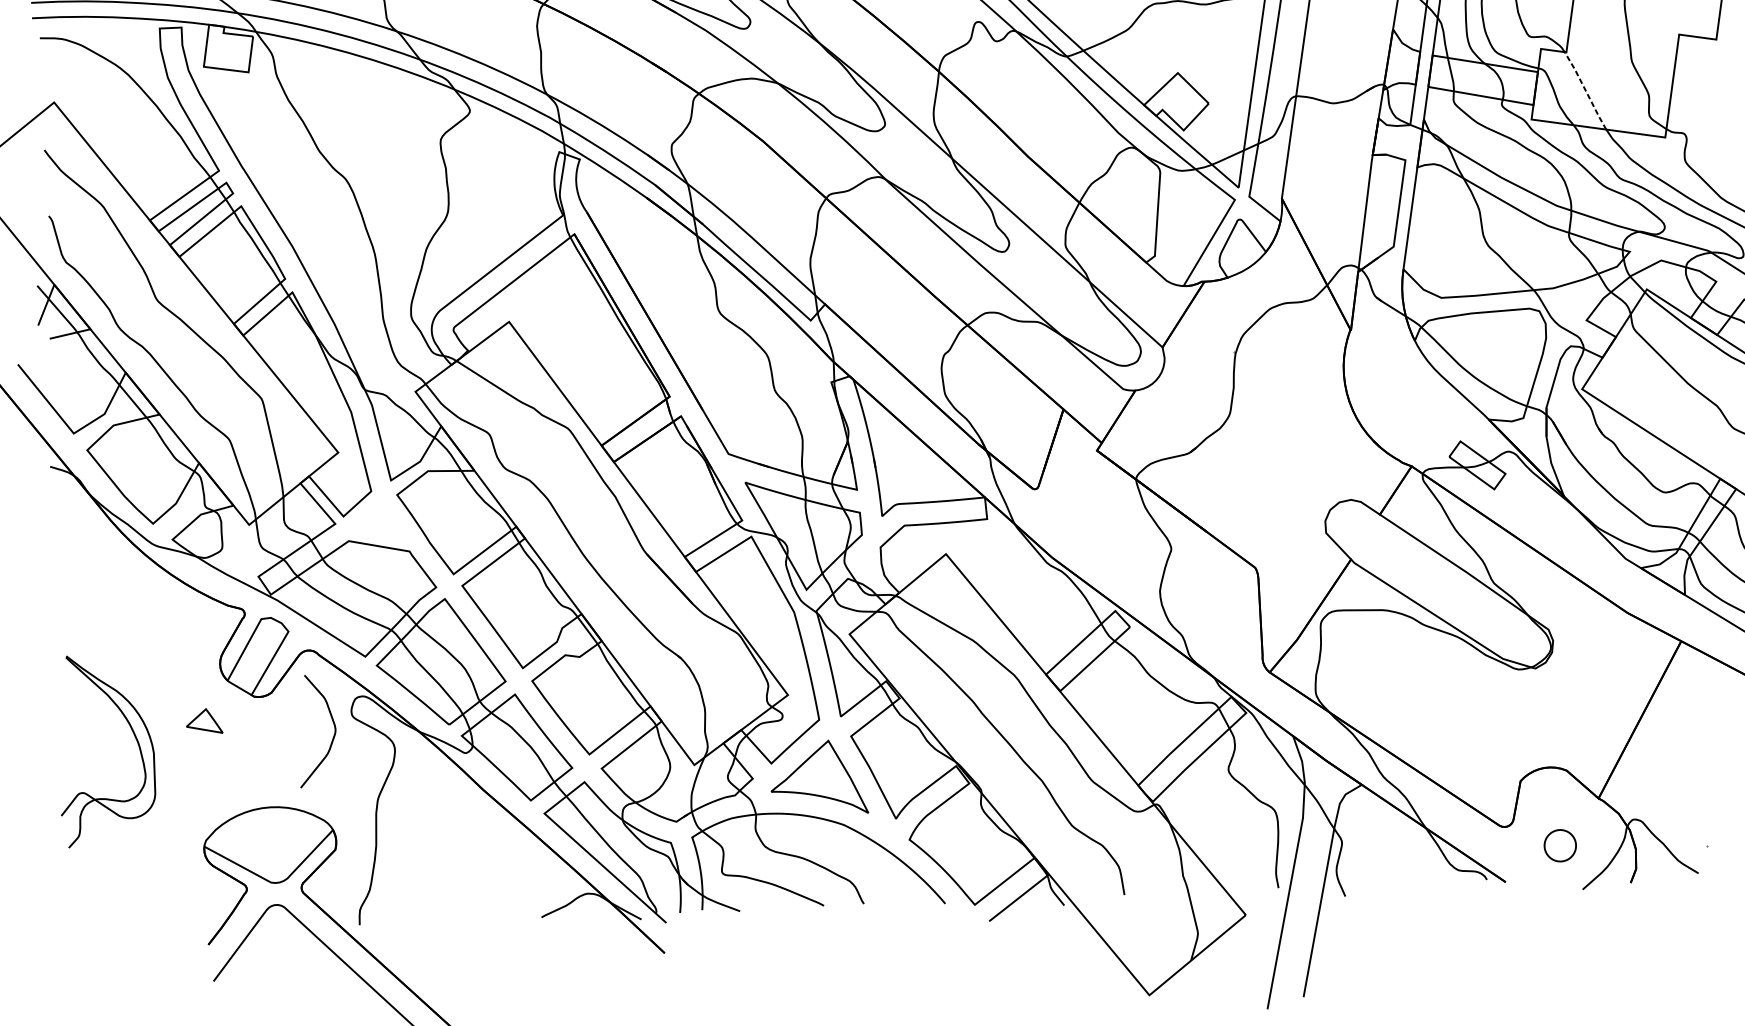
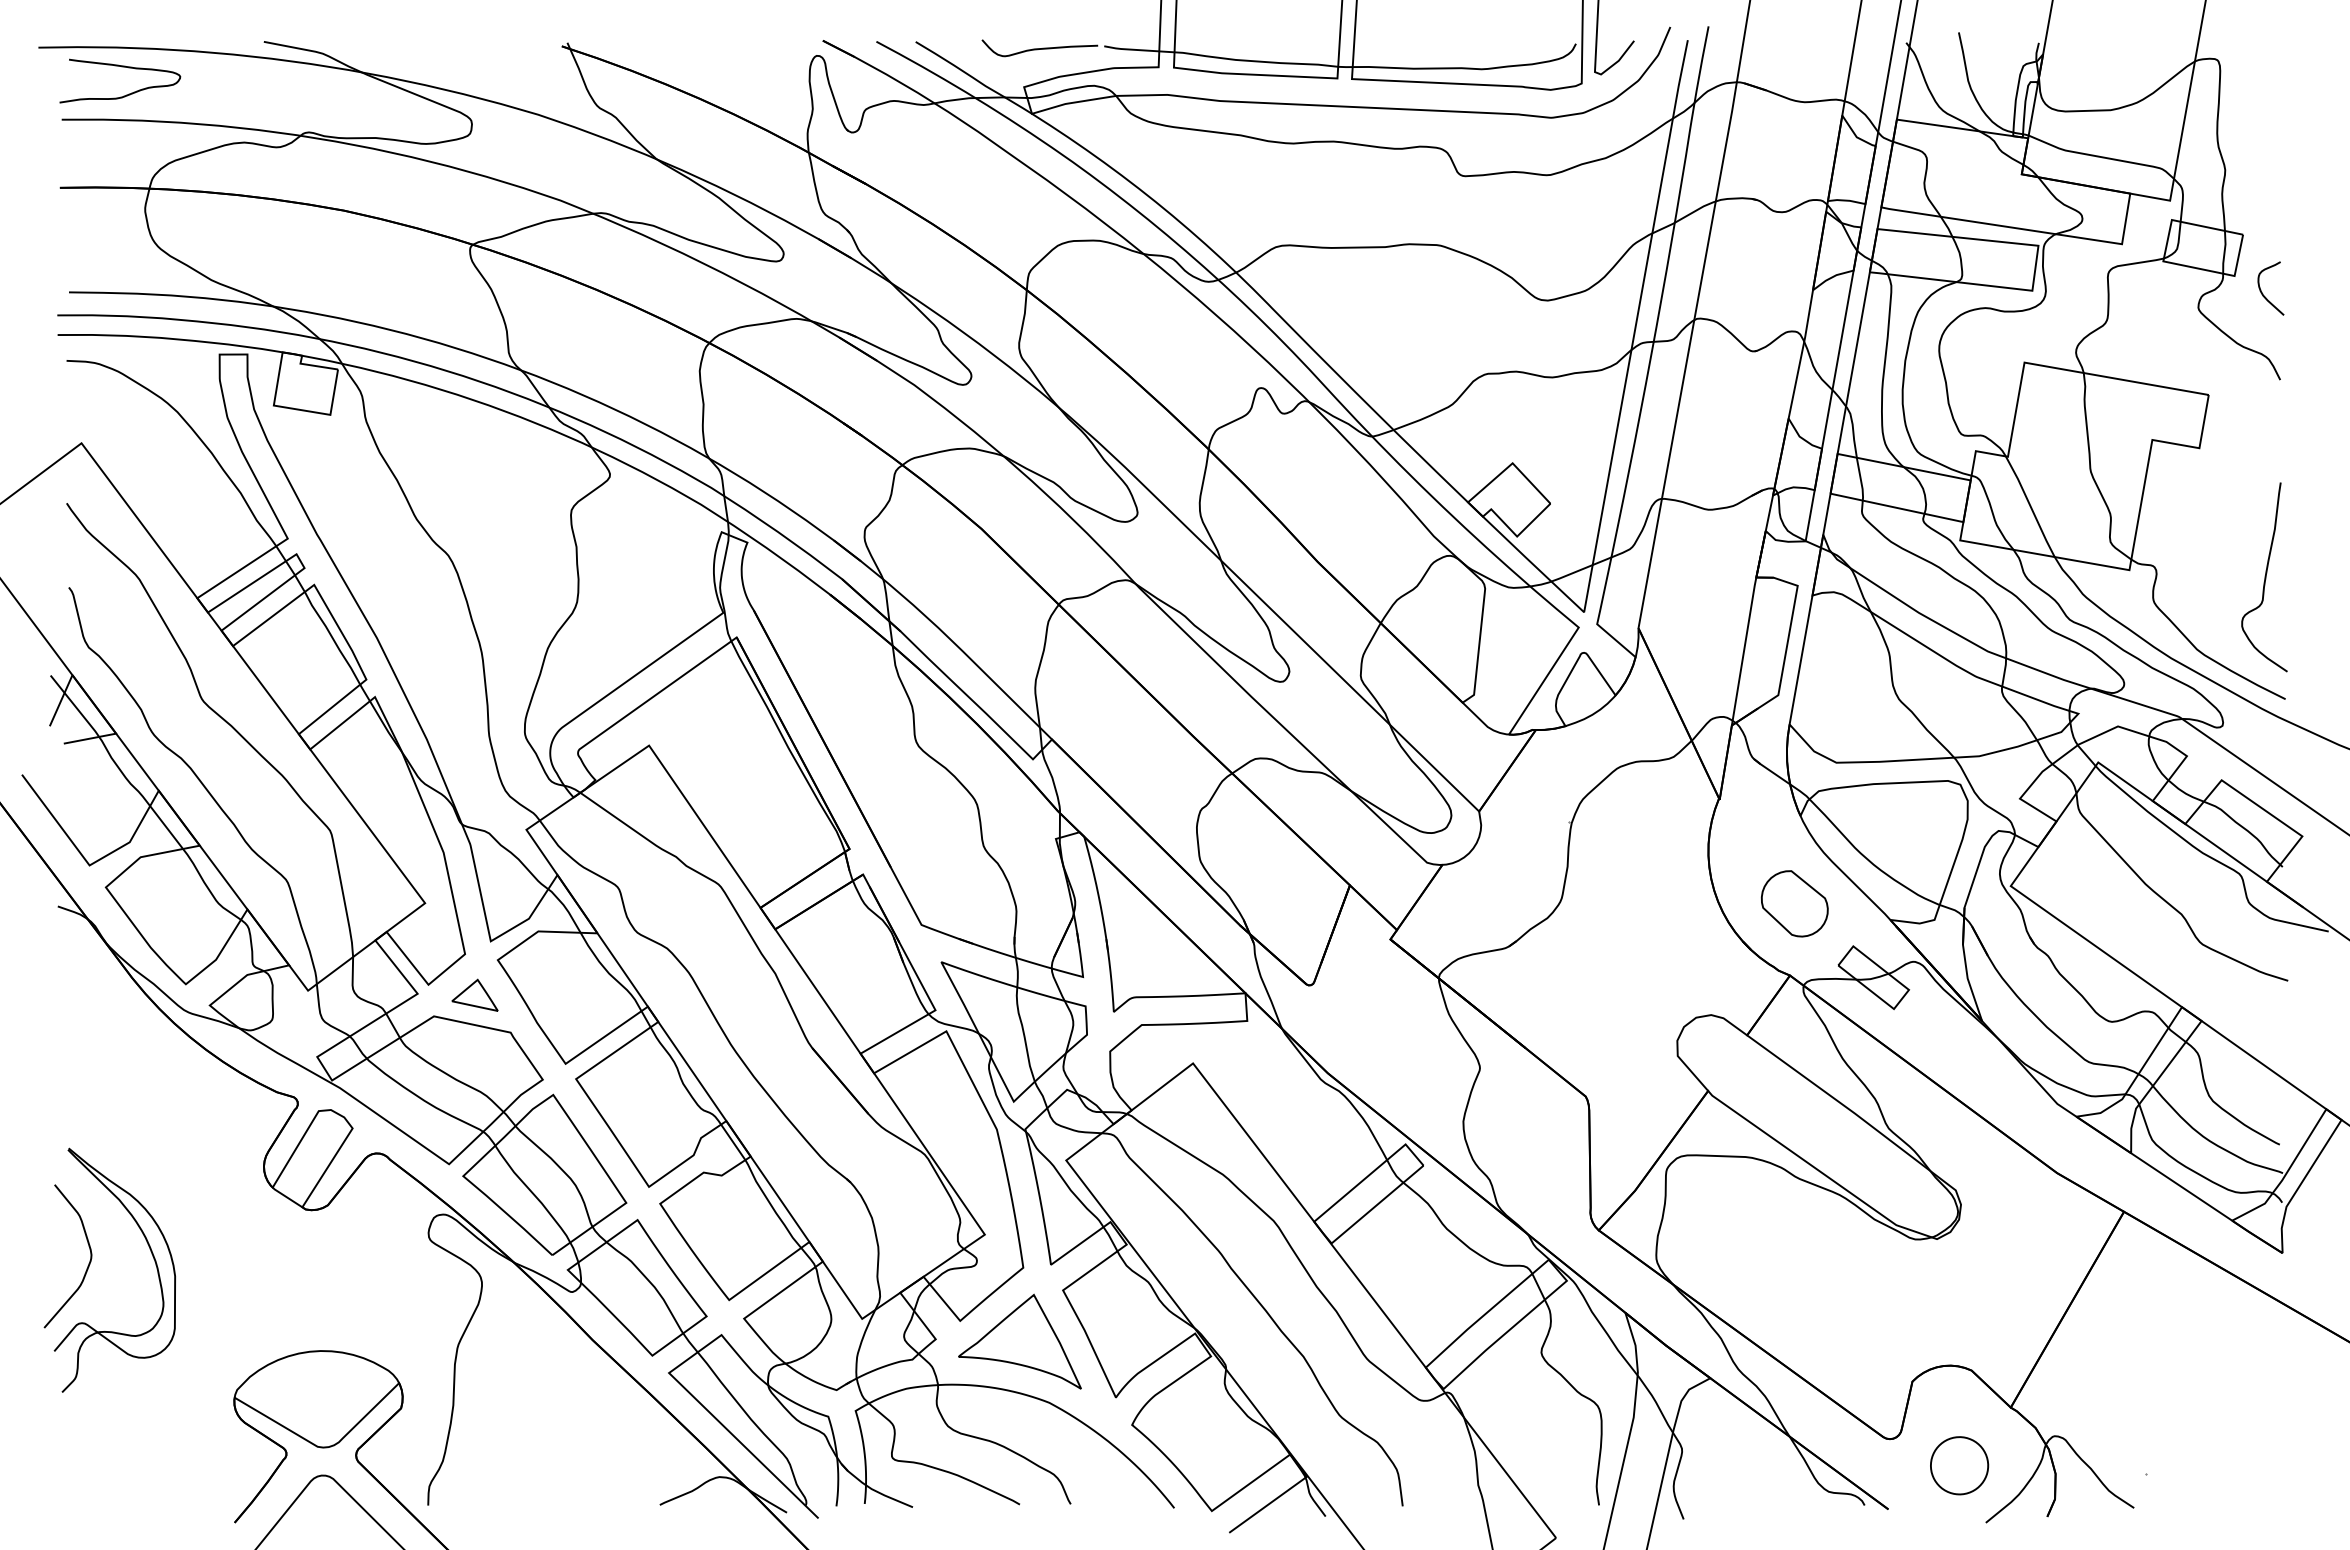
line: (1585, 90) -> (2030, 506), dashed -> solid
part: (1412, 409) -> (1794, 903), added
part: (203, 720) -> (474, 994), moved
curve: (333, 735) -> (88, 1263), moved
part: (1560, 845) -> (1959, 1465), size x1.43

